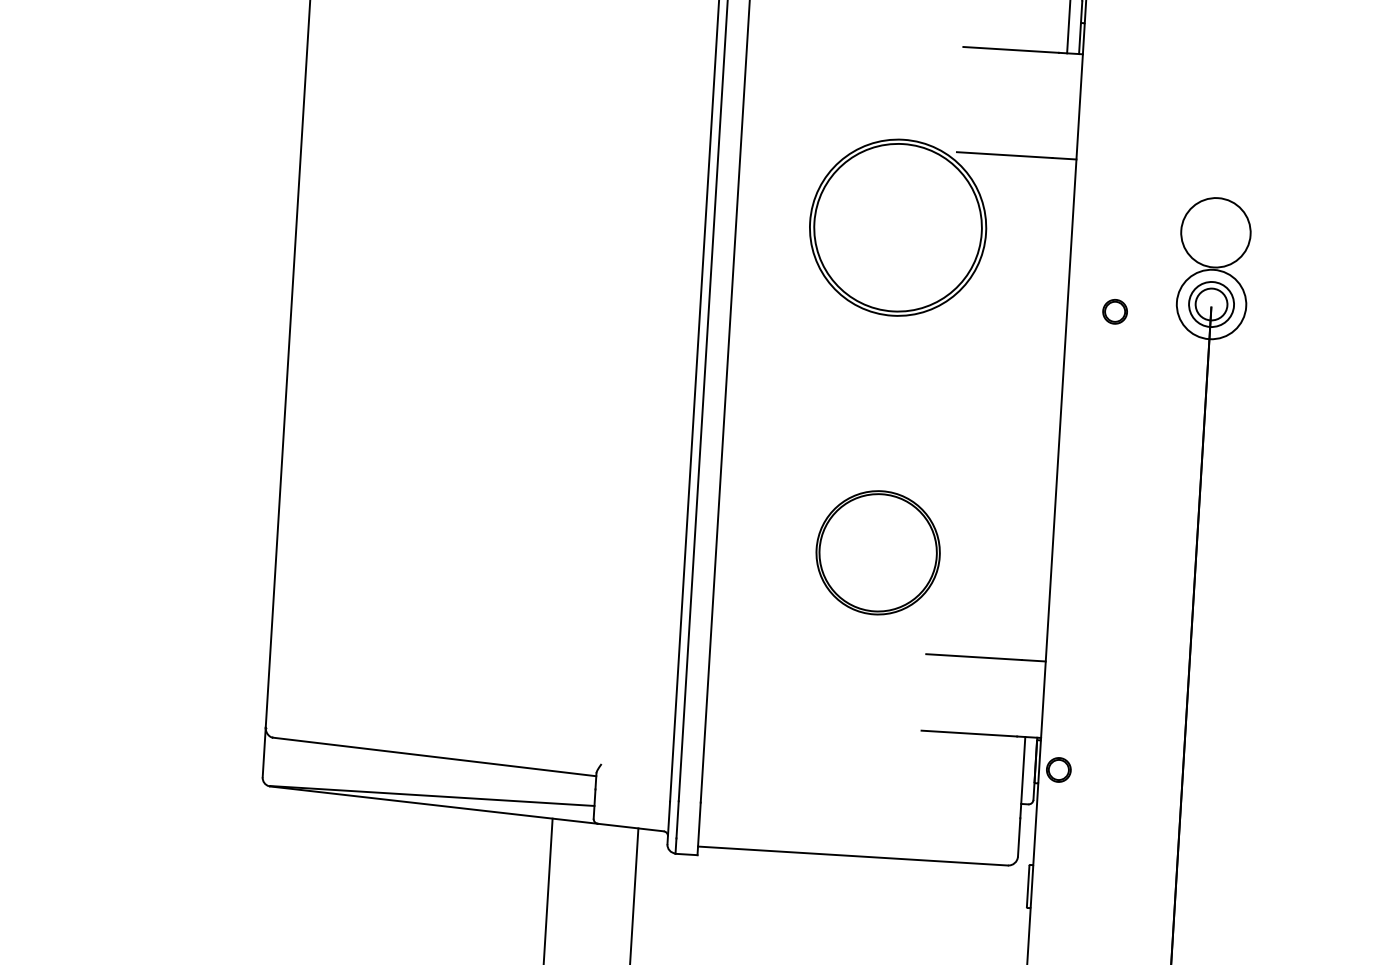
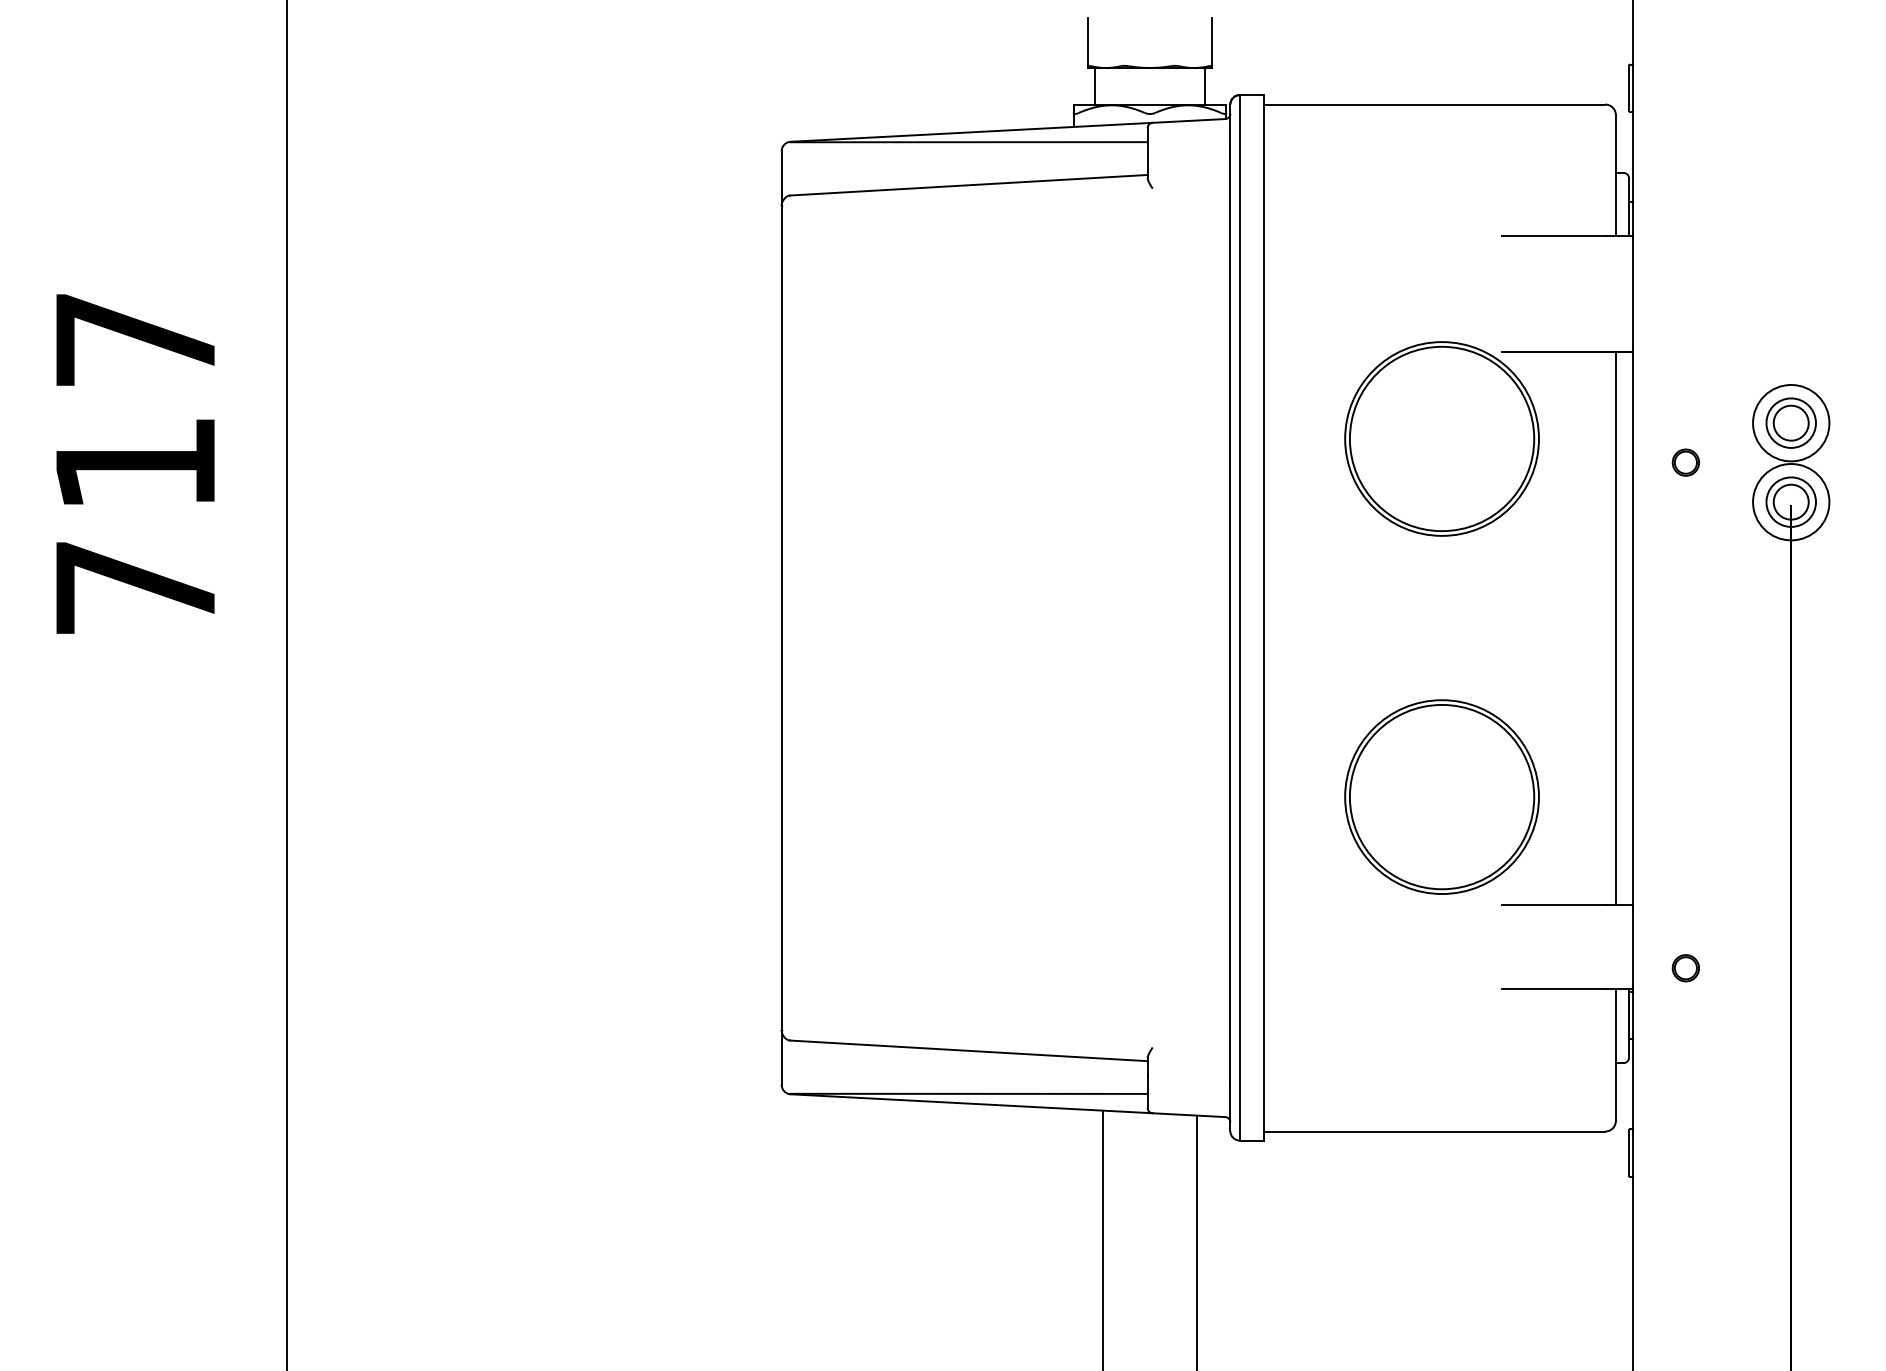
part: (1215, 232) -> (1790, 422), added
part: (1114, 311) -> (1685, 462), moved
line: (1045, 409) -> (1615, 628), added
part: (877, 552) -> (1441, 796), size x1.43
part: (1058, 770) -> (1685, 968), moved

